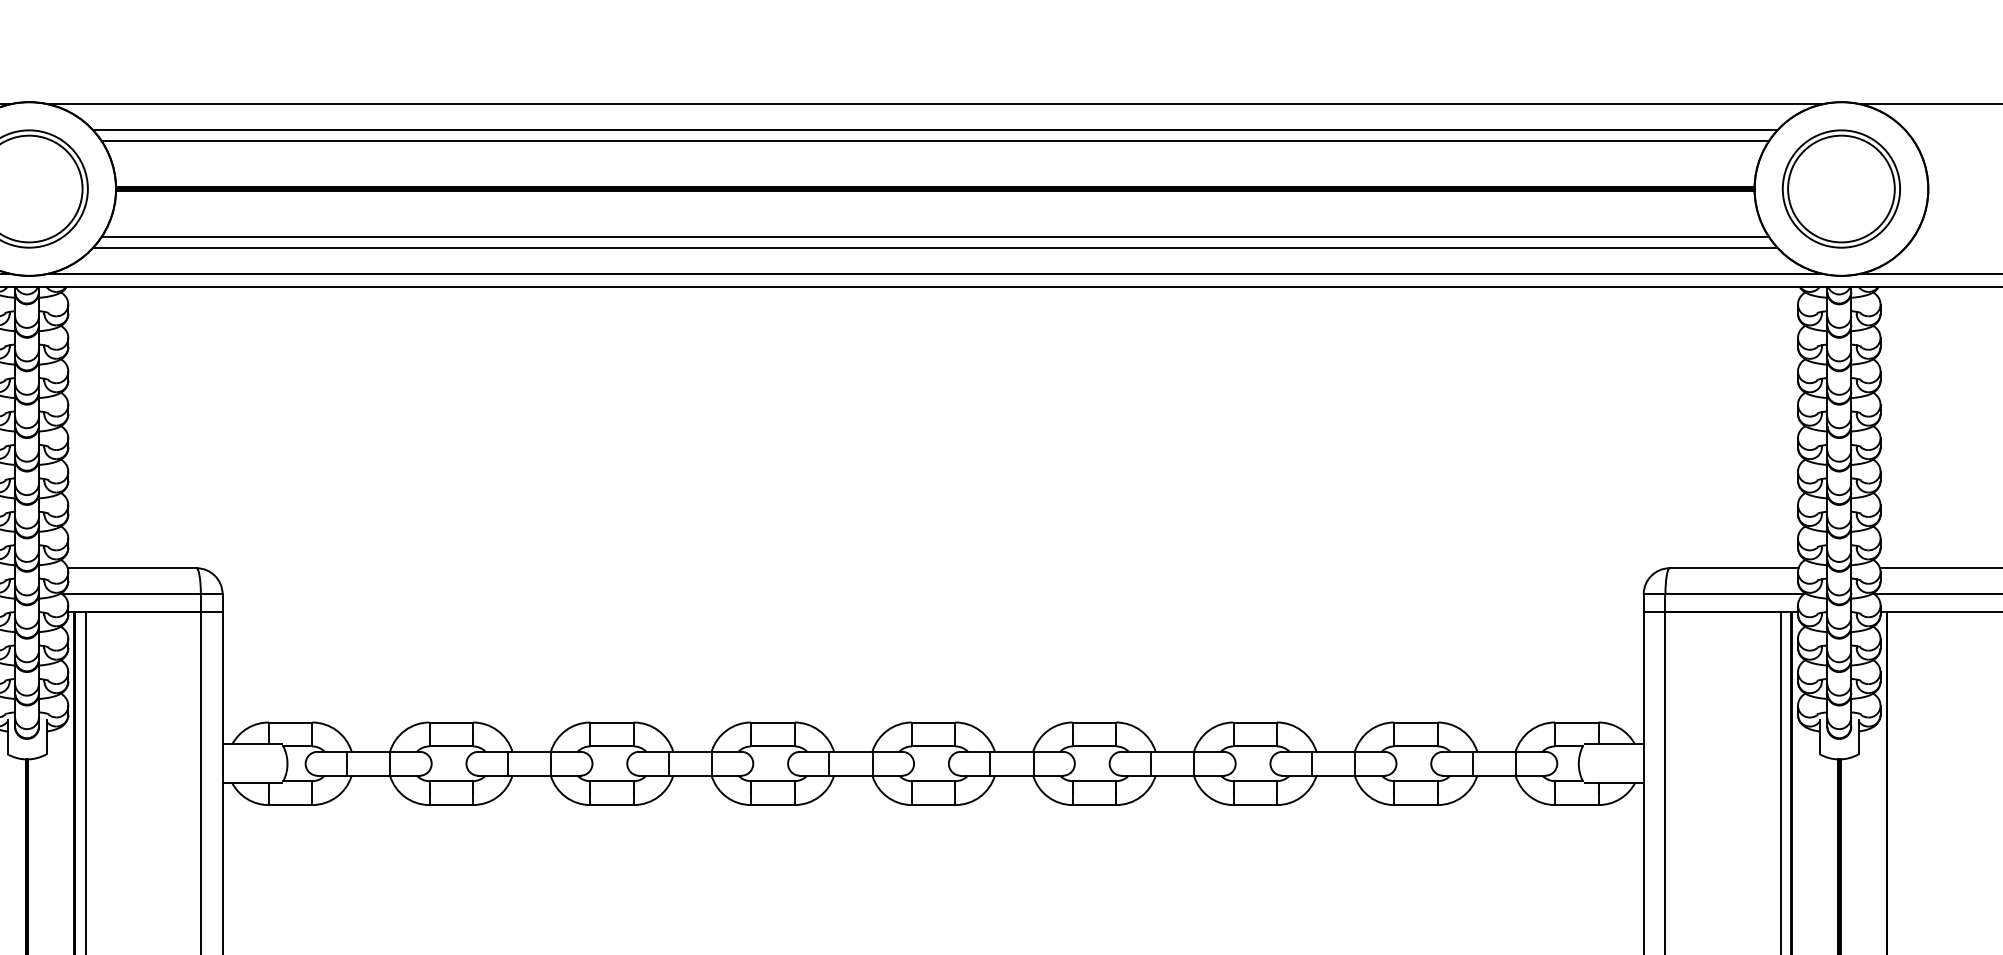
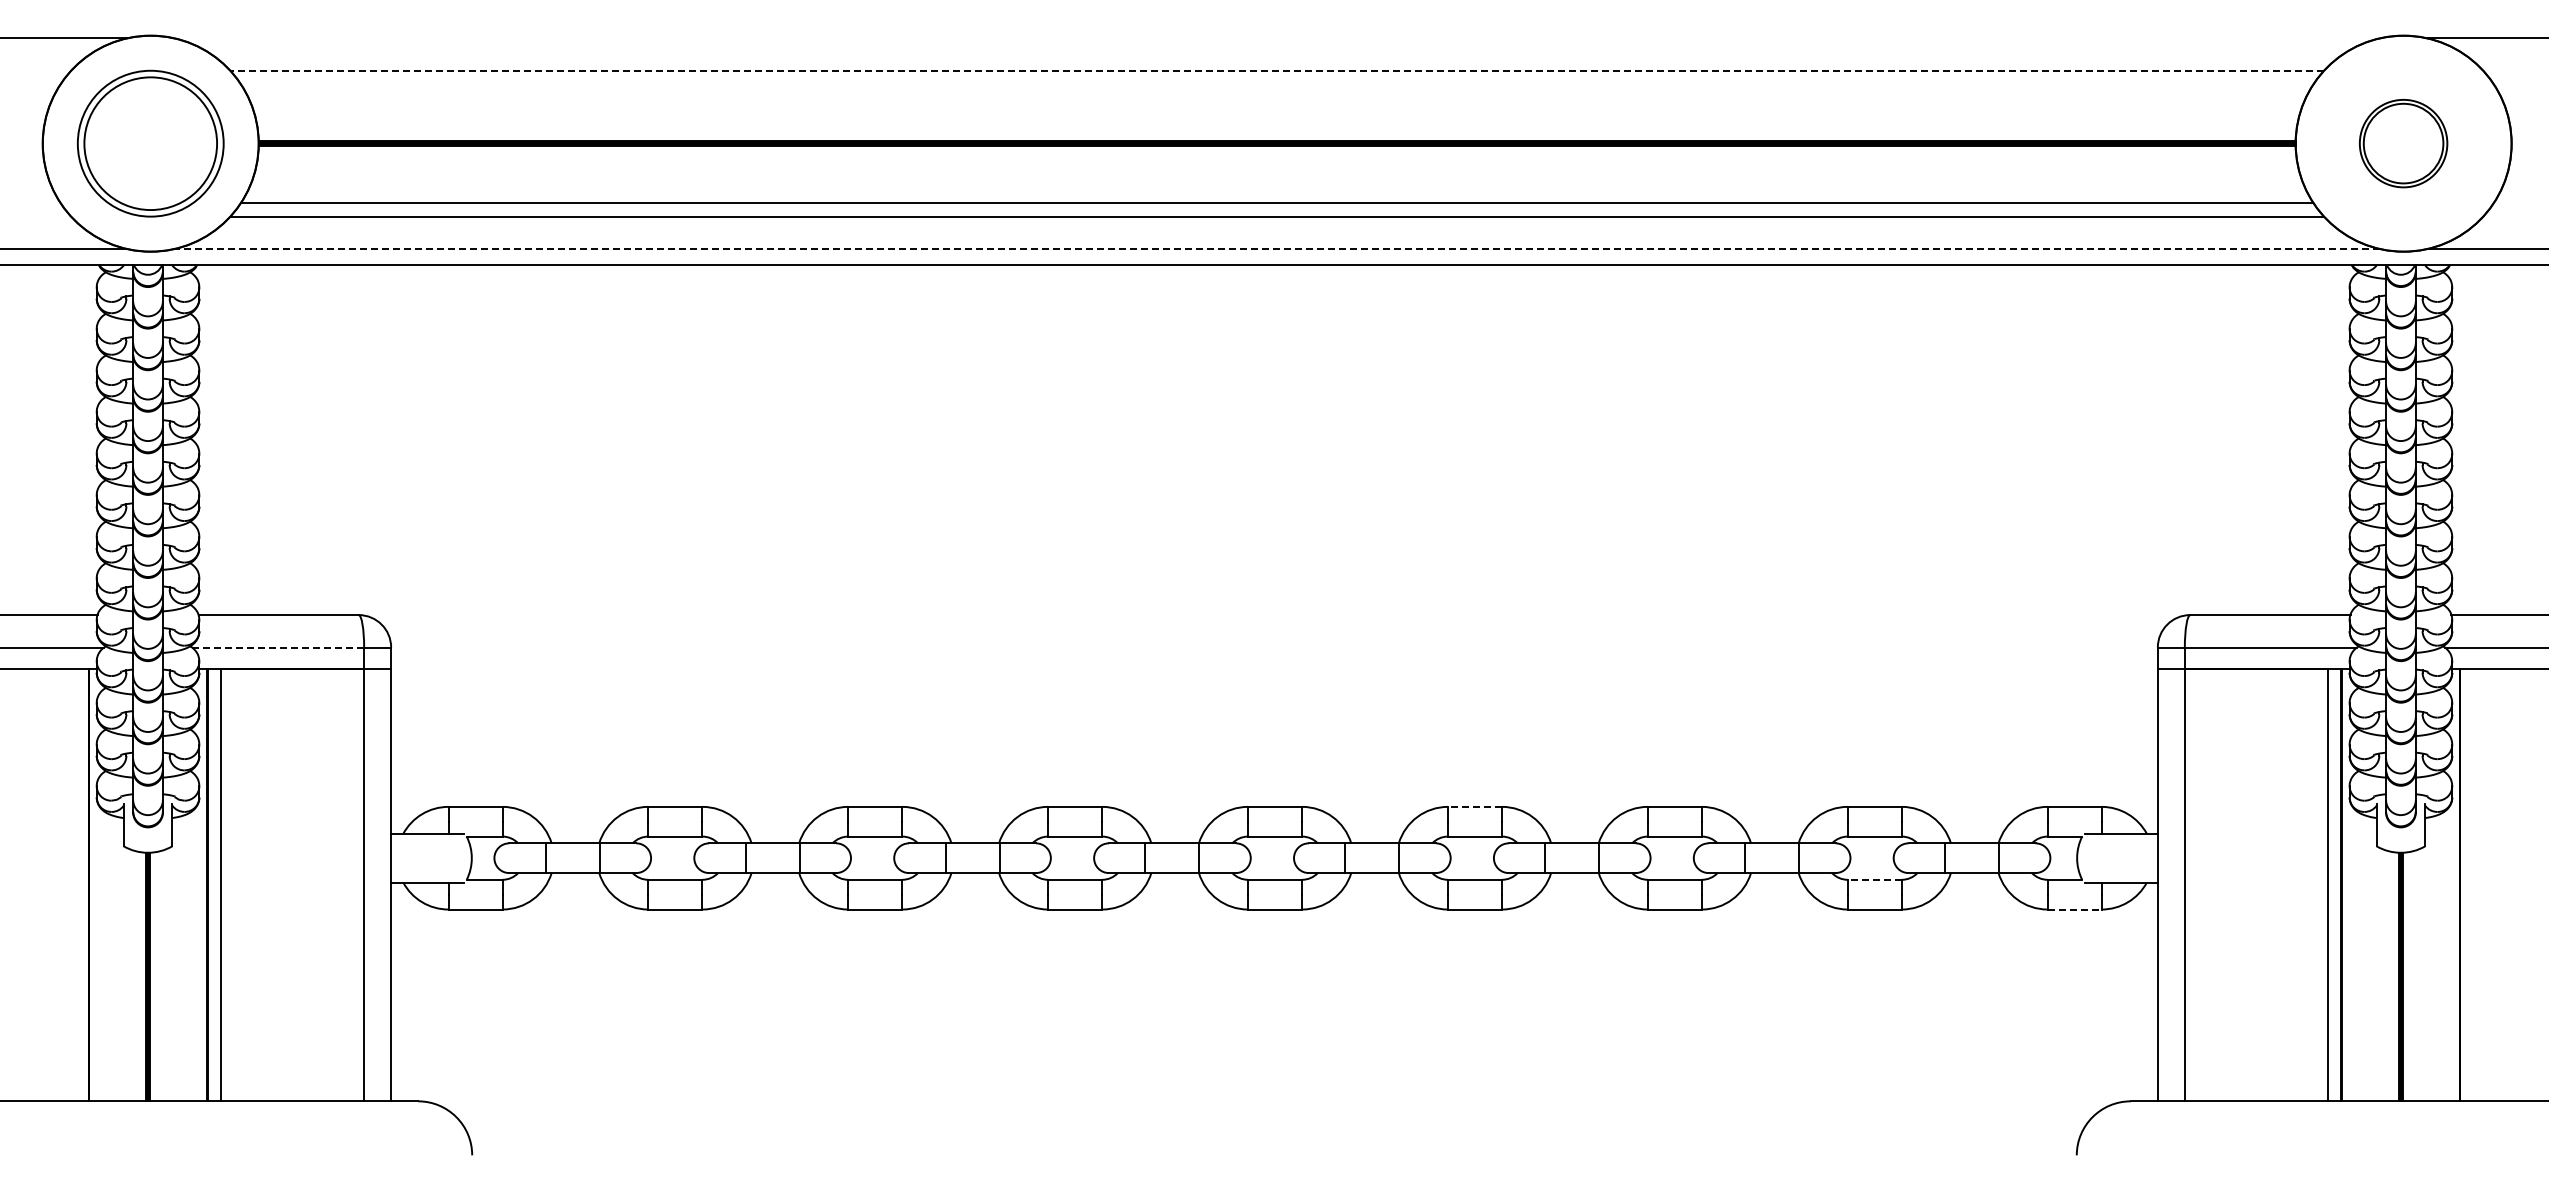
line: (934, 104) -> (1276, 38), removed
line: (935, 130) -> (1277, 70), solid -> dashed
line: (934, 141) -> (1276, 84), removed
part: (1841, 188) -> (2403, 143), size x0.6
line: (934, 274) -> (1276, 249), solid -> dashed
line: (131, 594) -> (277, 647), solid -> dashed
line: (1094, 722) -> (1474, 806), solid -> dashed
line: (1415, 780) -> (1874, 879), solid -> dashed
line: (1577, 805) -> (2075, 909), solid -> dashed

